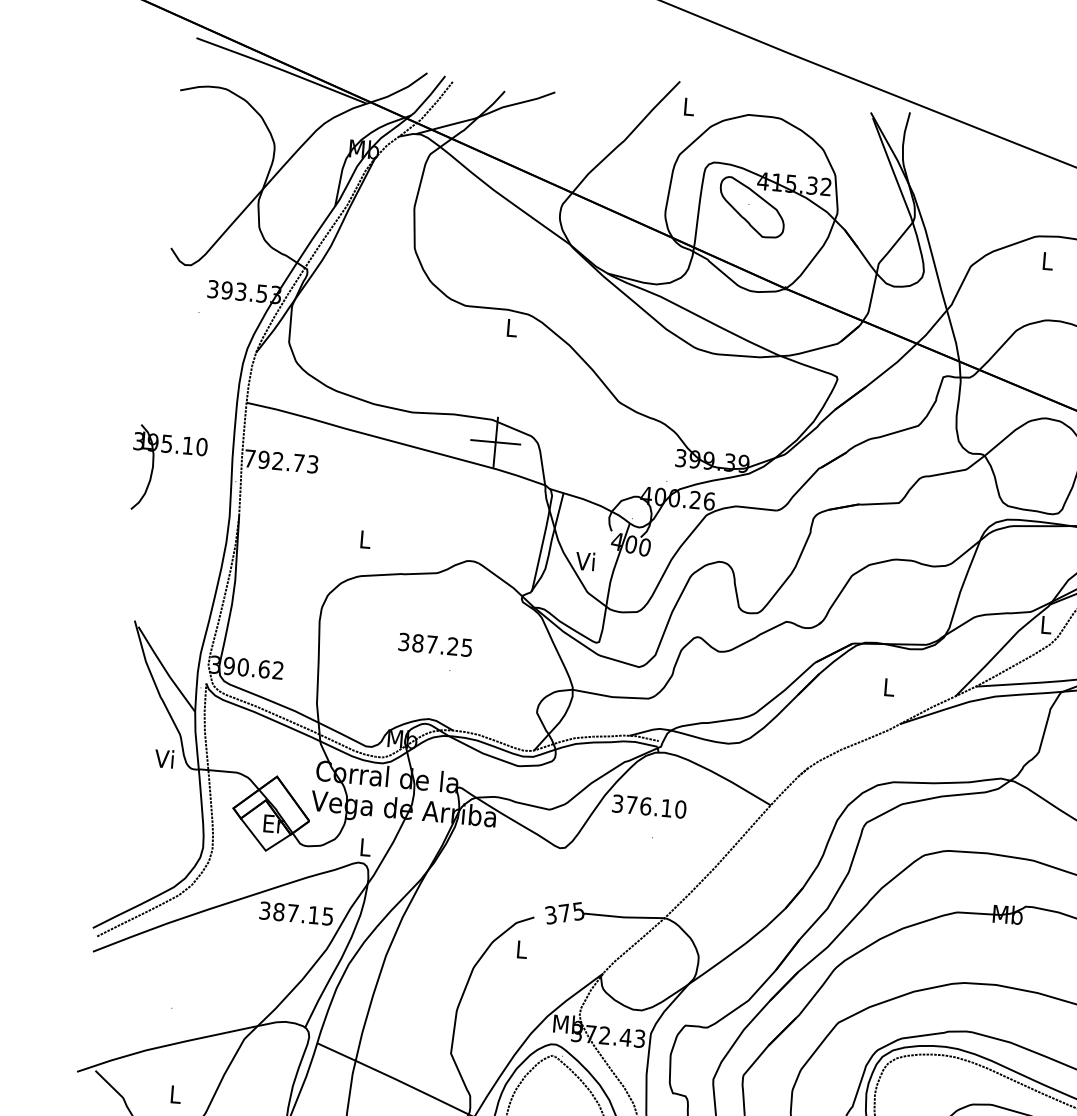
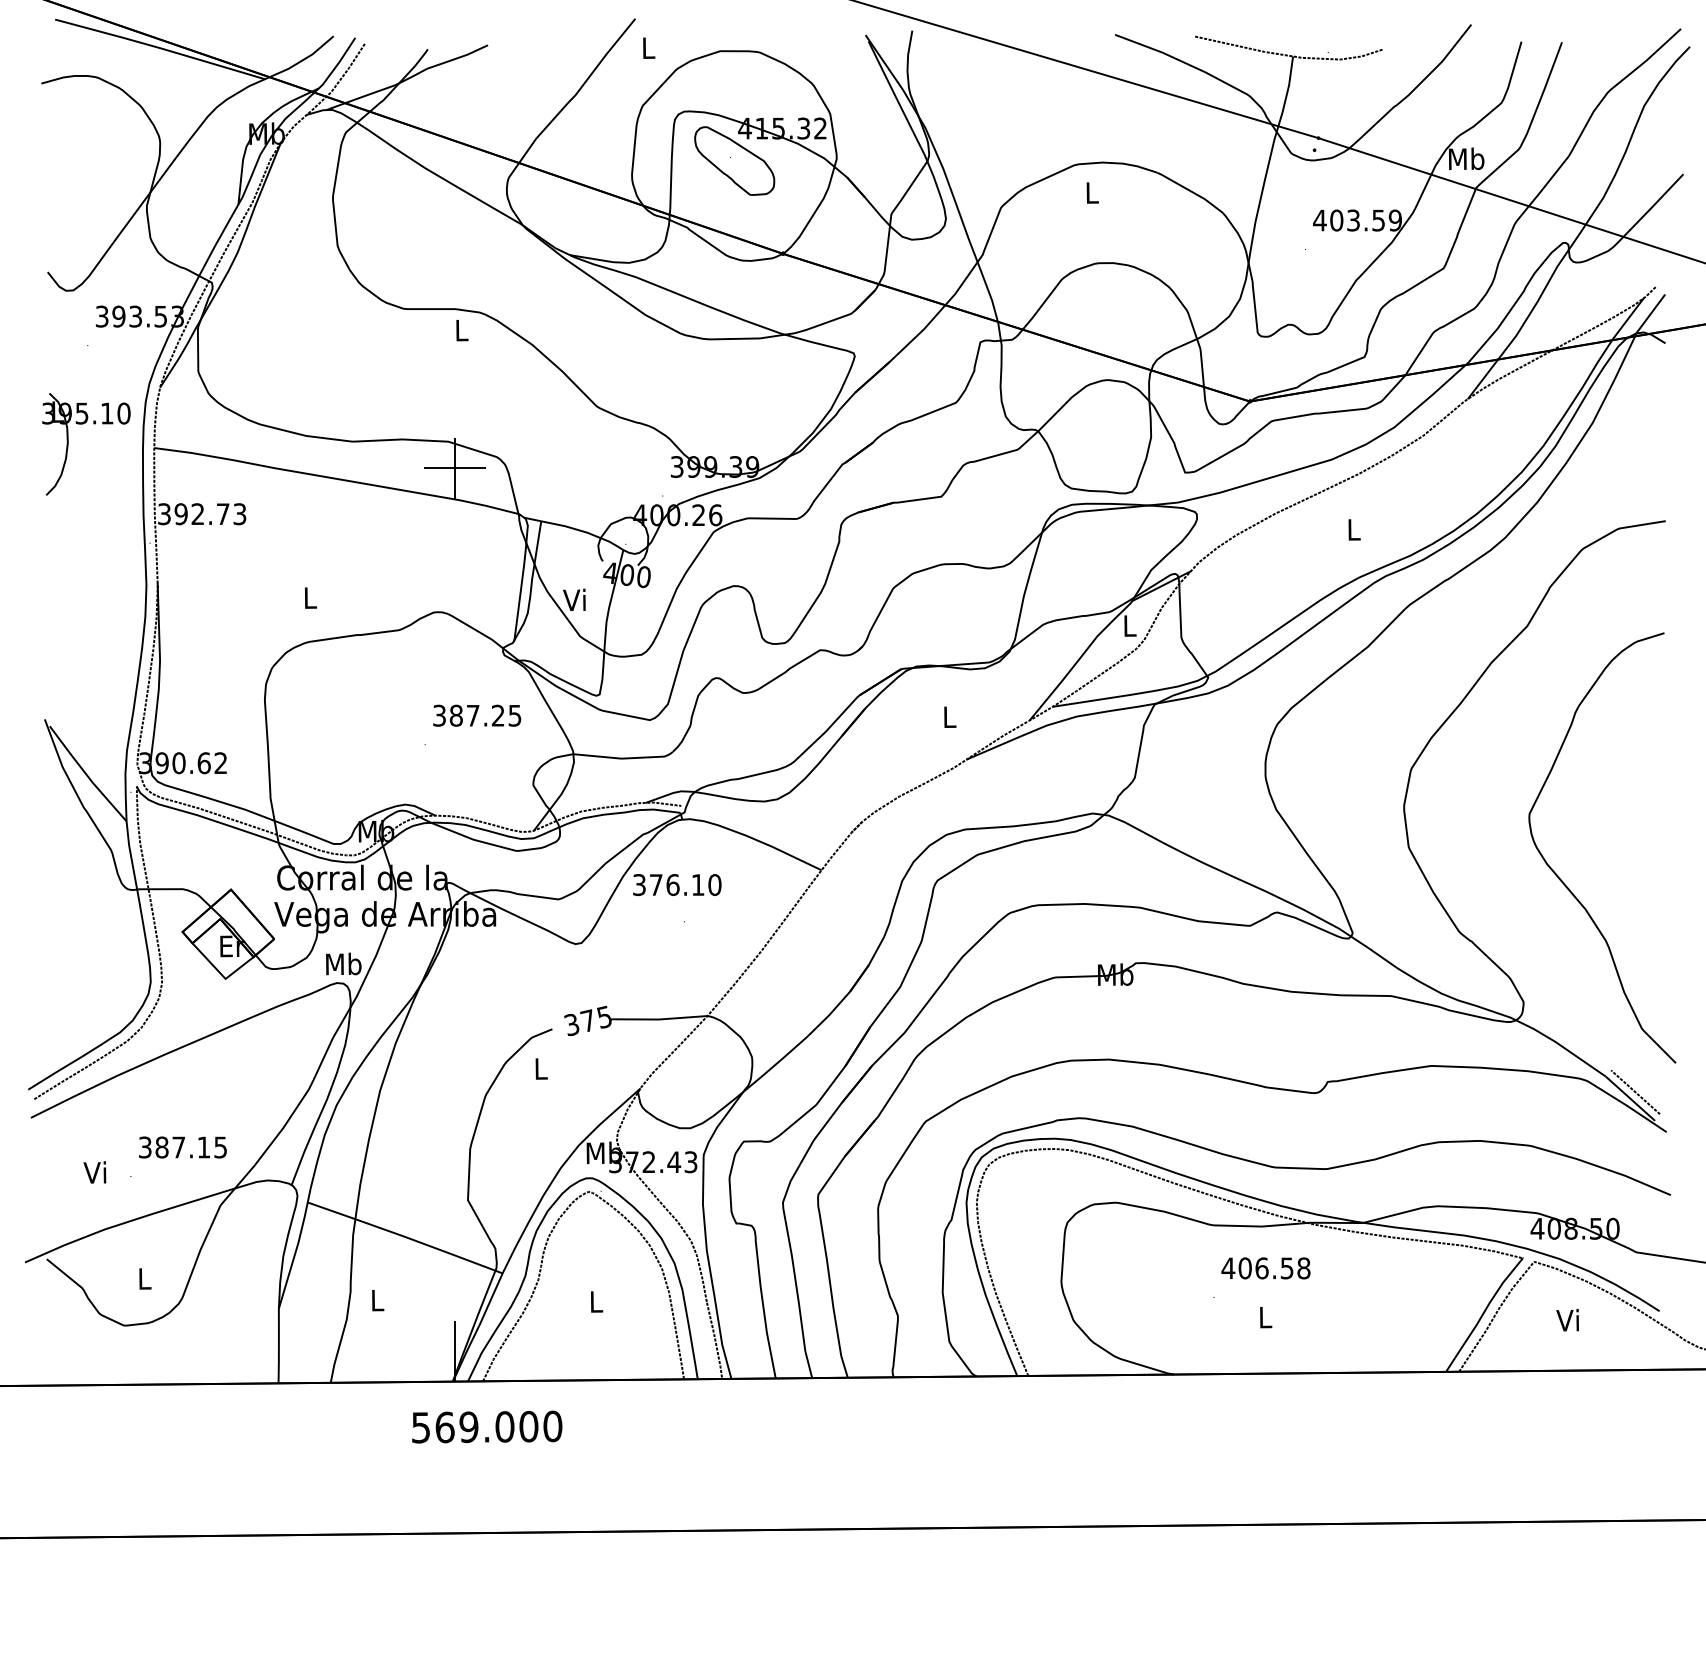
text: (250, 458) -> (164, 514), 792.73 -> 392.73
part: (153, 468) -> (68, 444), moved
text: (435, 644) -> (477, 715), moved
text: (163, 758) -> (94, 1172), moved
text: (365, 846) -> (343, 963), L -> Mb
text: (296, 913) -> (182, 1147), moved

